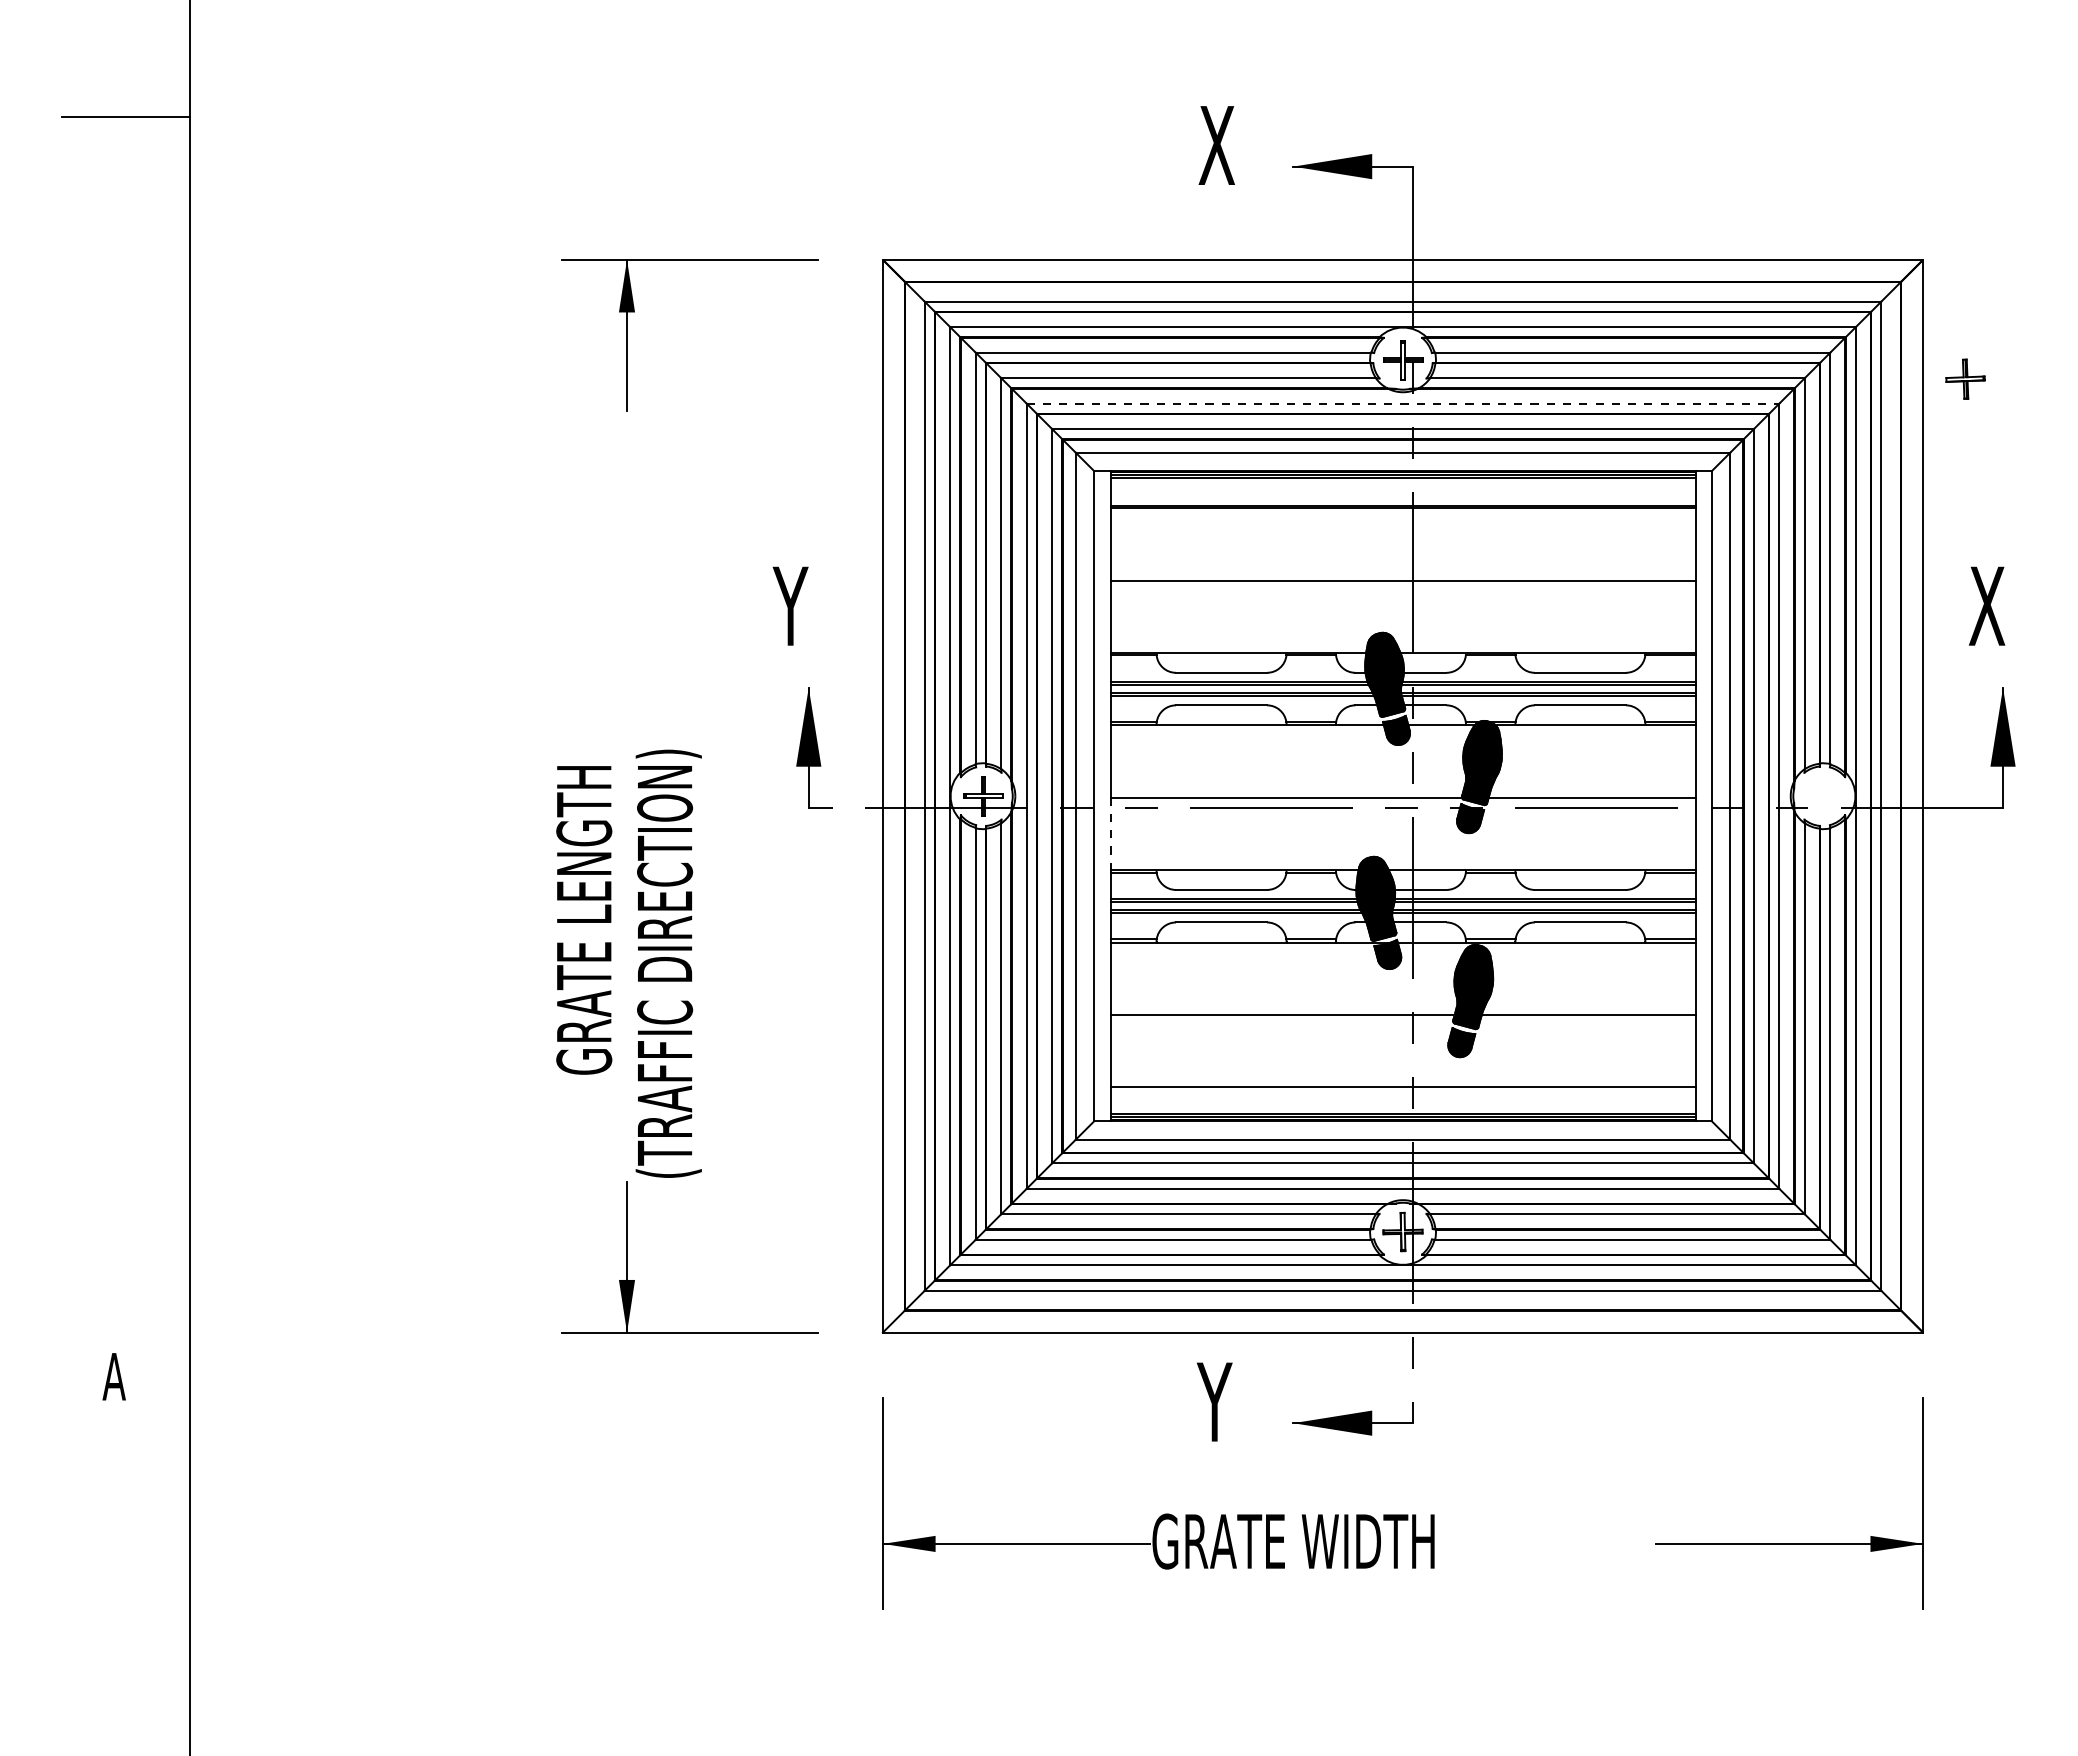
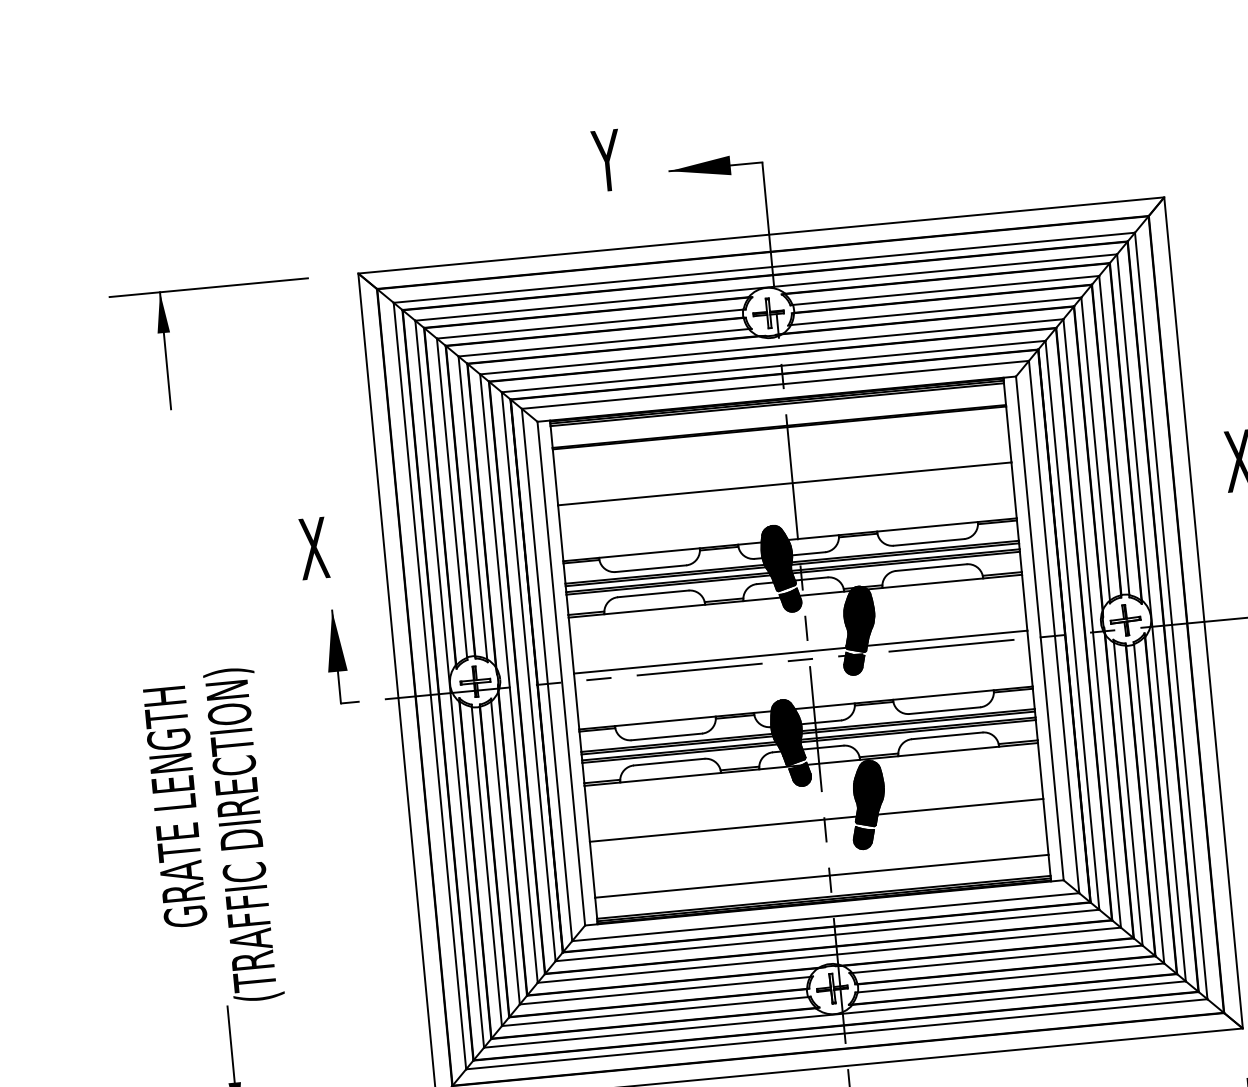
text: (1215, 145) -> (607, 160), X -> Y
part: (1965, 378) -> (1125, 619), moved
line: (1403, 403) -> (772, 346), dashed -> solid
text: (791, 605) -> (312, 548), Y -> X
line: (1110, 834) -> (576, 702), dashed -> solid

